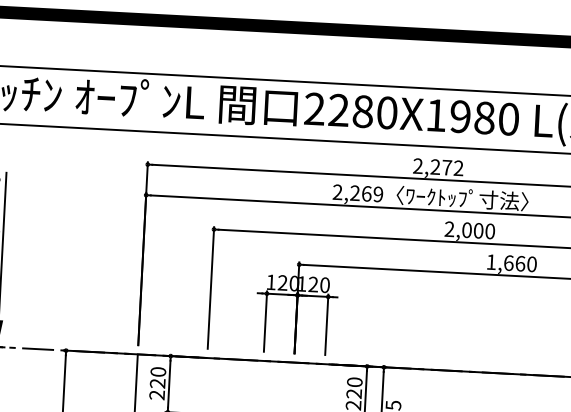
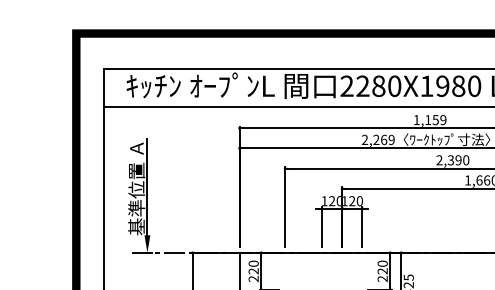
text: (437, 167) -> (429, 120), 2,272 -> 1,159
text: (472, 230) -> (454, 160), 2,000 -> 2,390

